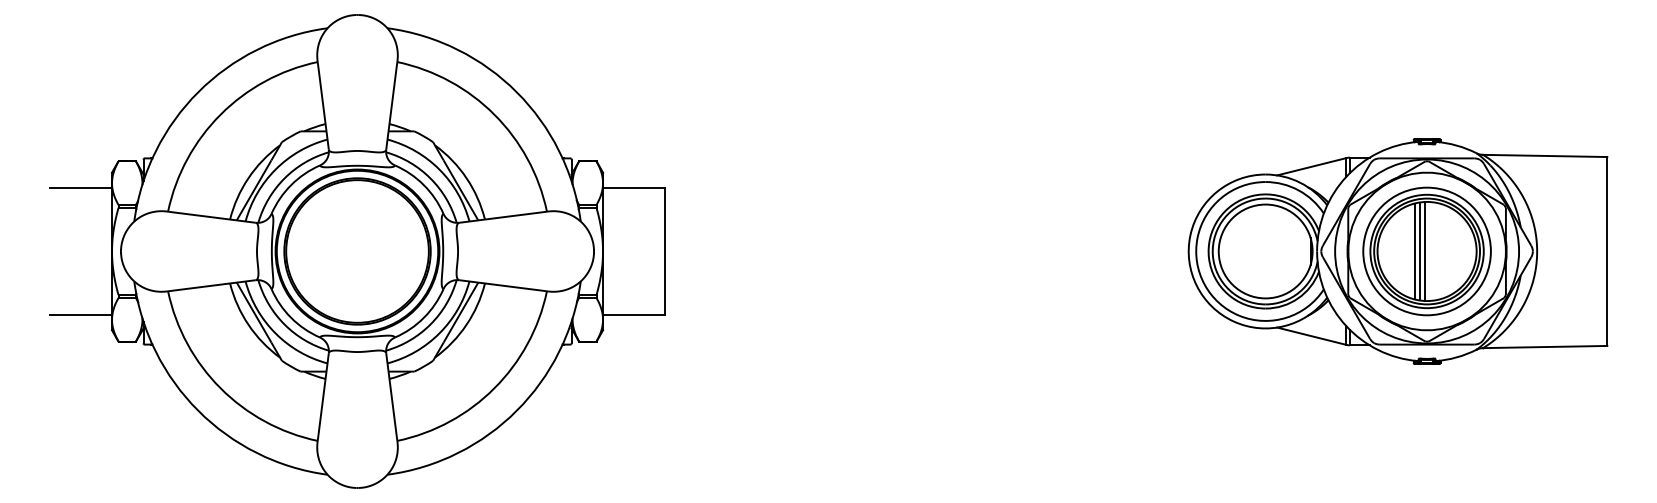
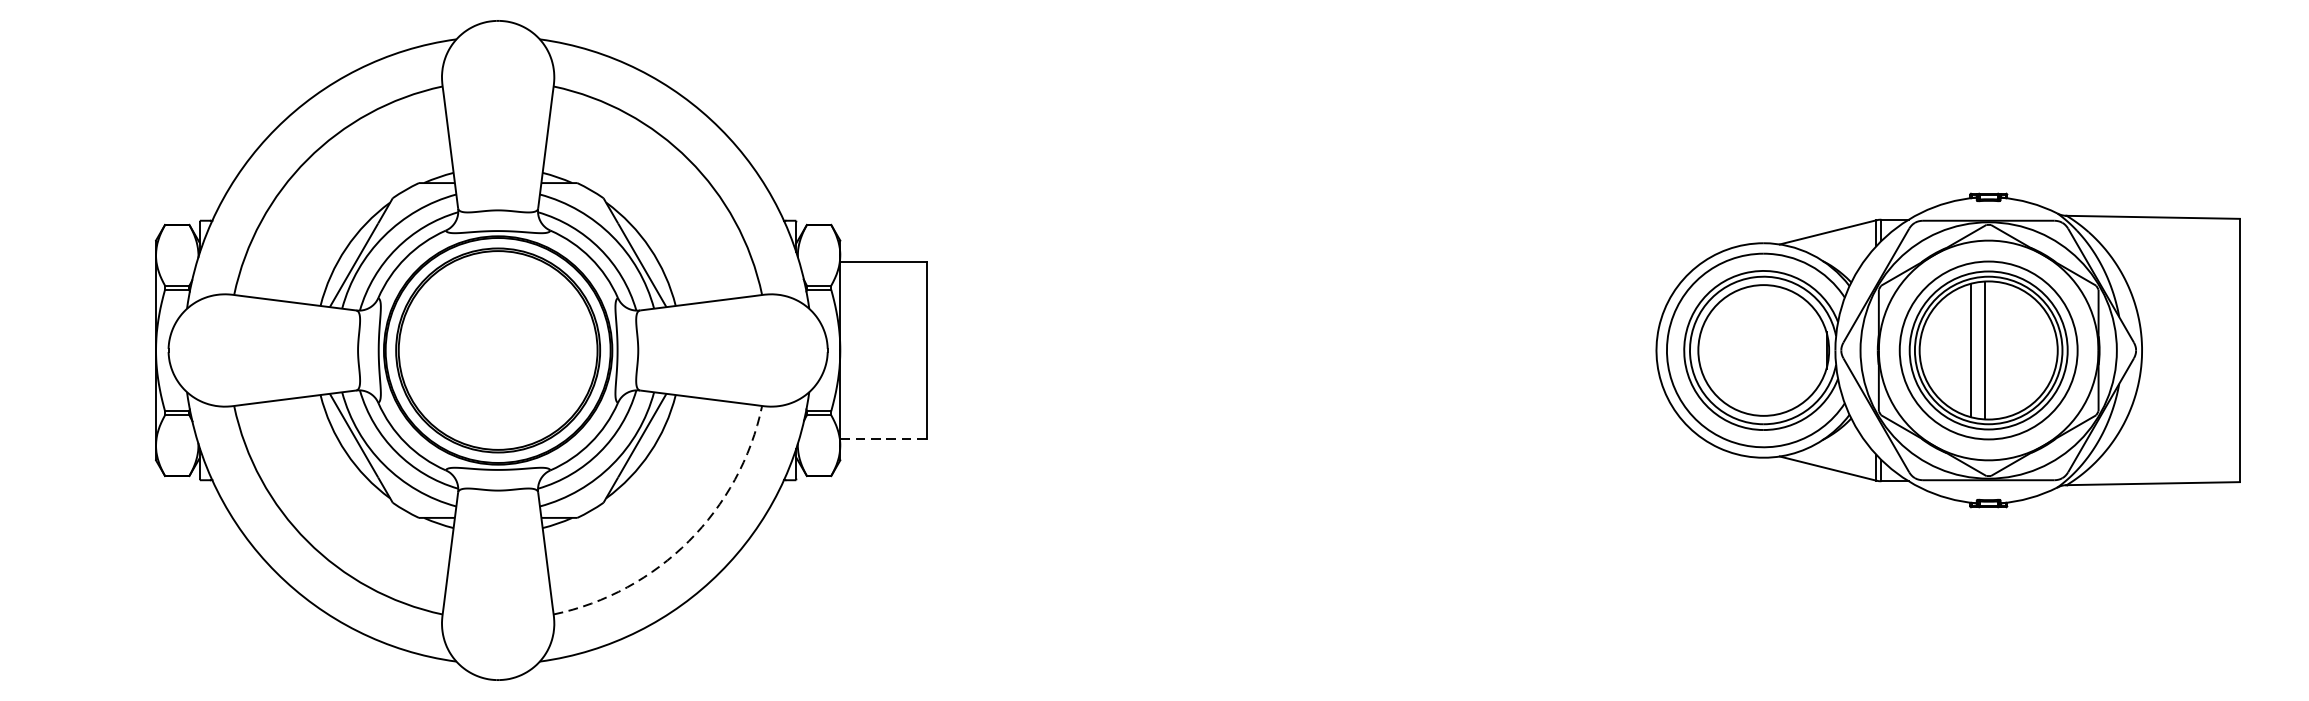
line: (80, 187) -> (112, 261), removed
line: (1419, 251) -> (1978, 350), removed
line: (80, 315) -> (112, 439), removed
line: (634, 315) -> (884, 439), solid -> dashed
arc: (494, 388) -> (689, 541), solid -> dashed

